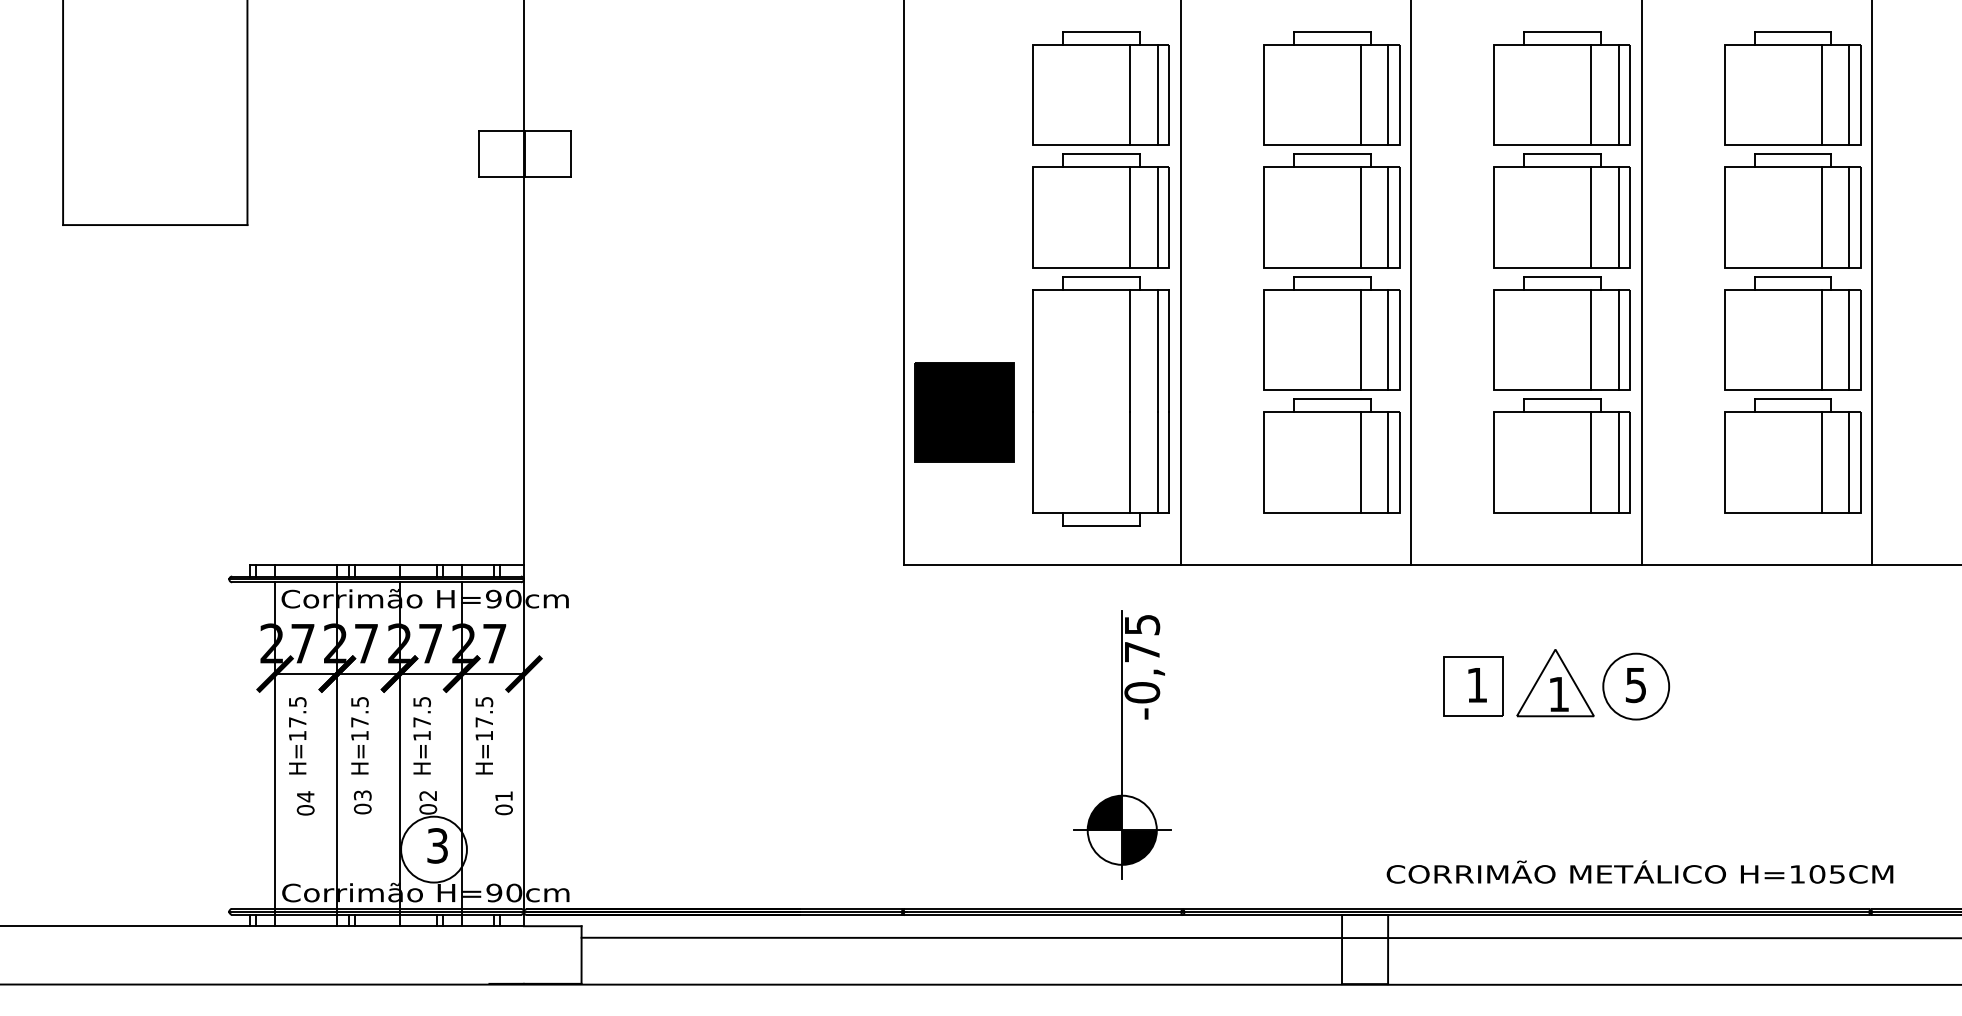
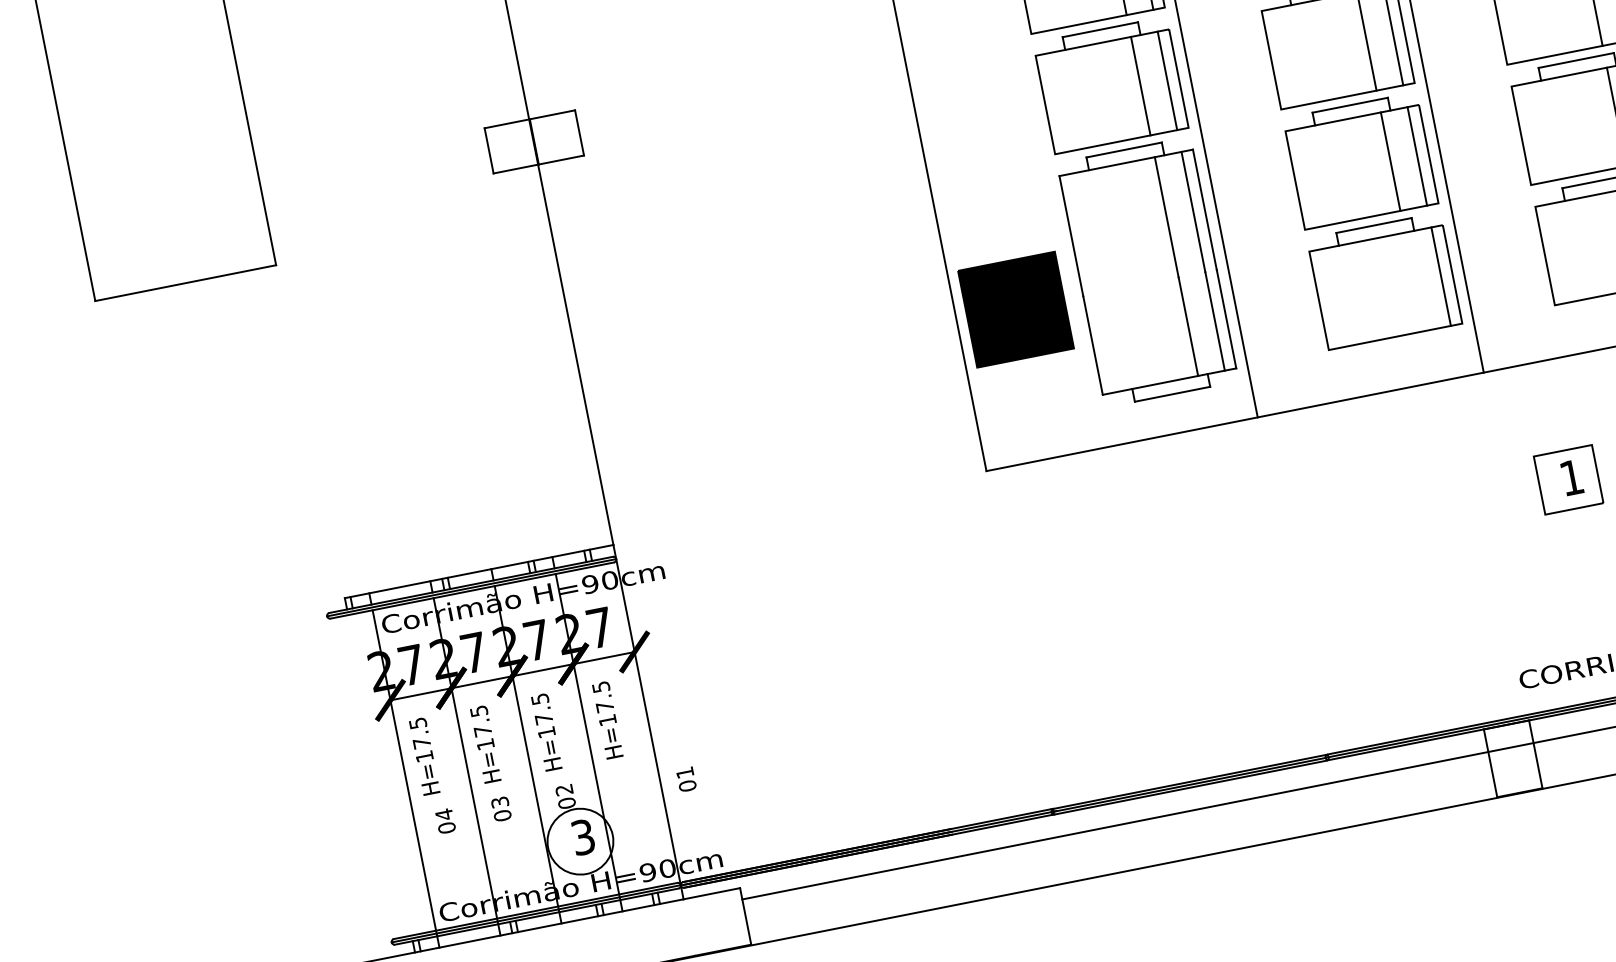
line: (1360, 462) -> (1414, 281), removed
part: (1122, 744) -> (1235, 604), removed
text: (503, 803) -> (685, 779), moved

